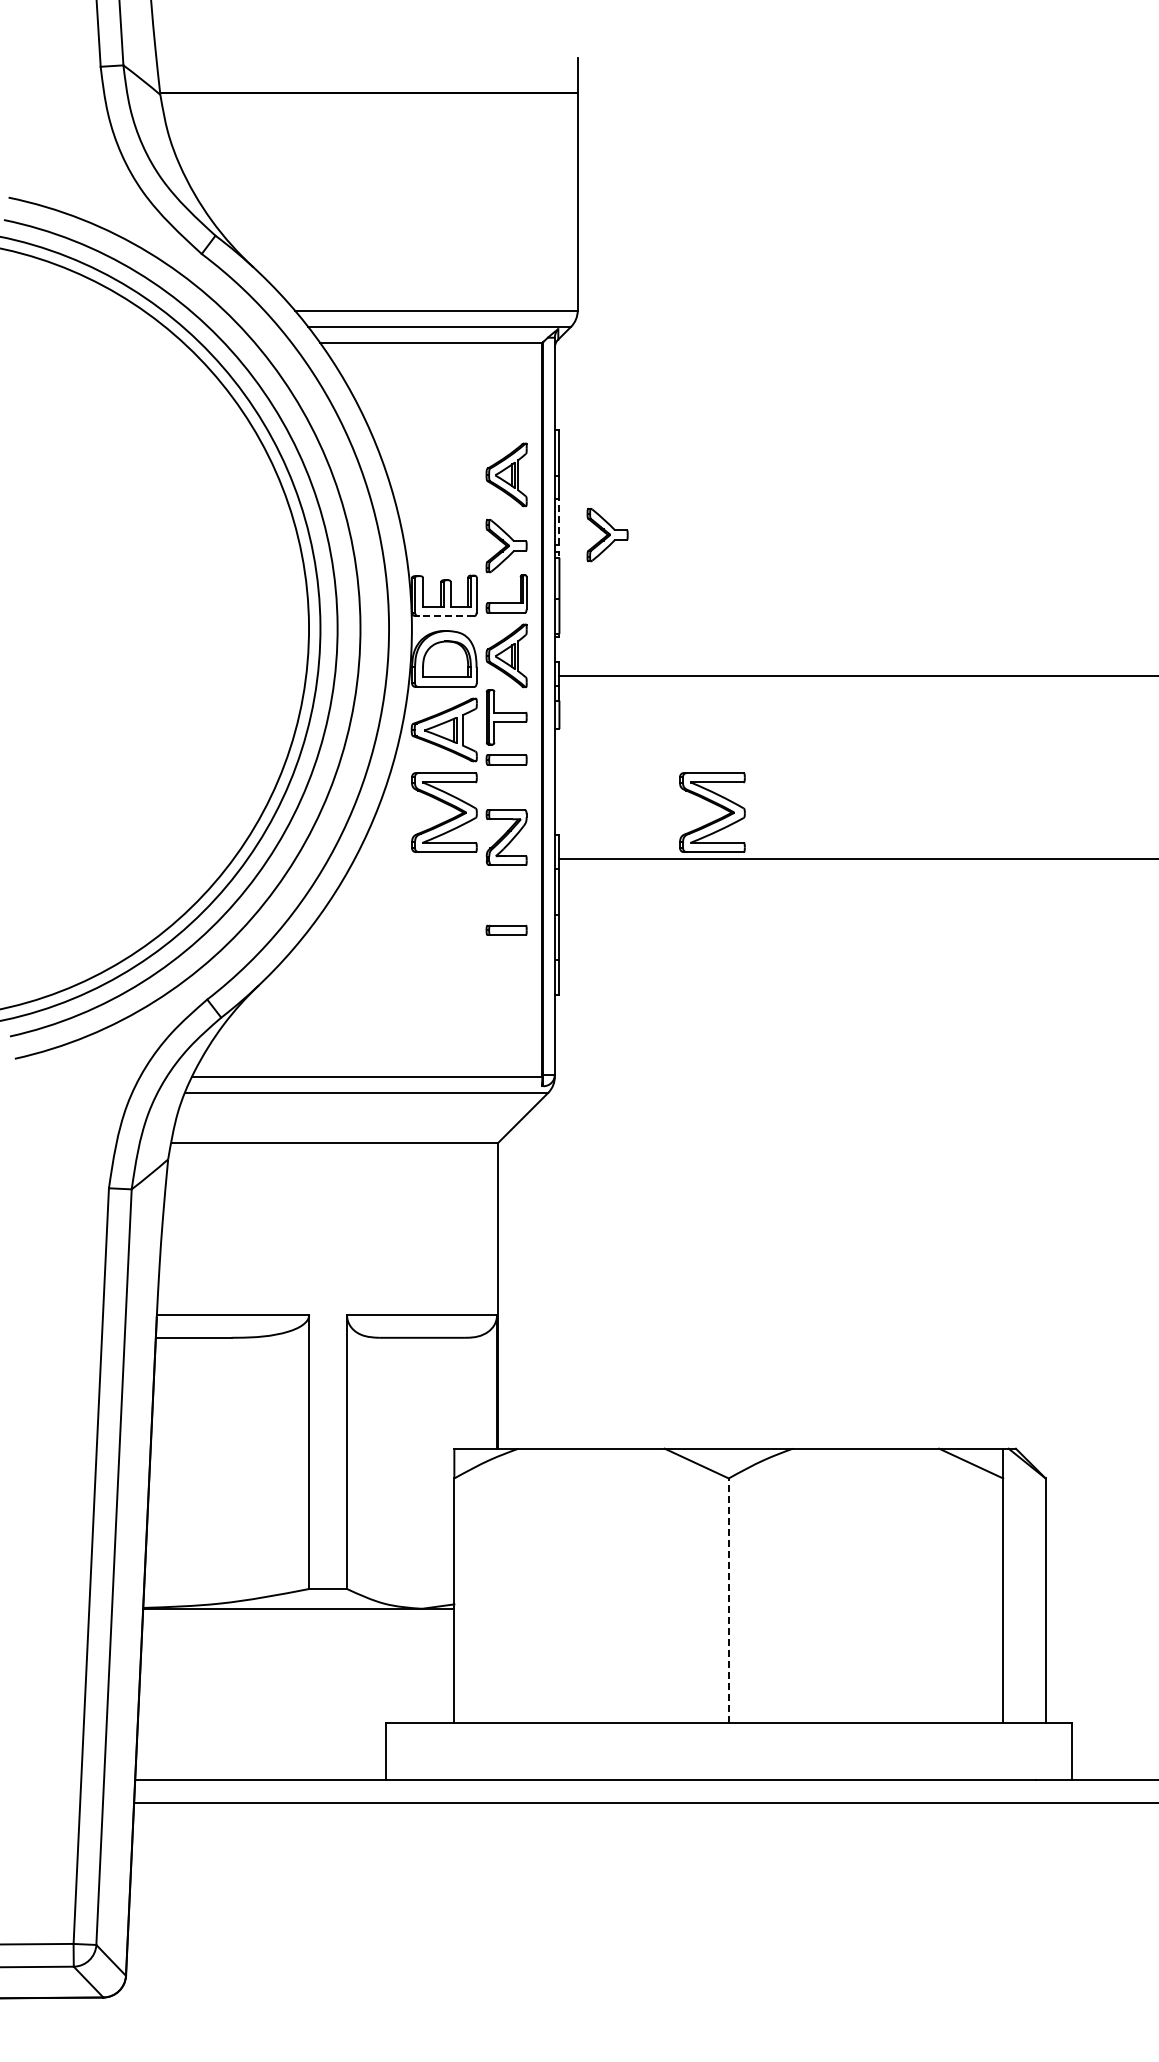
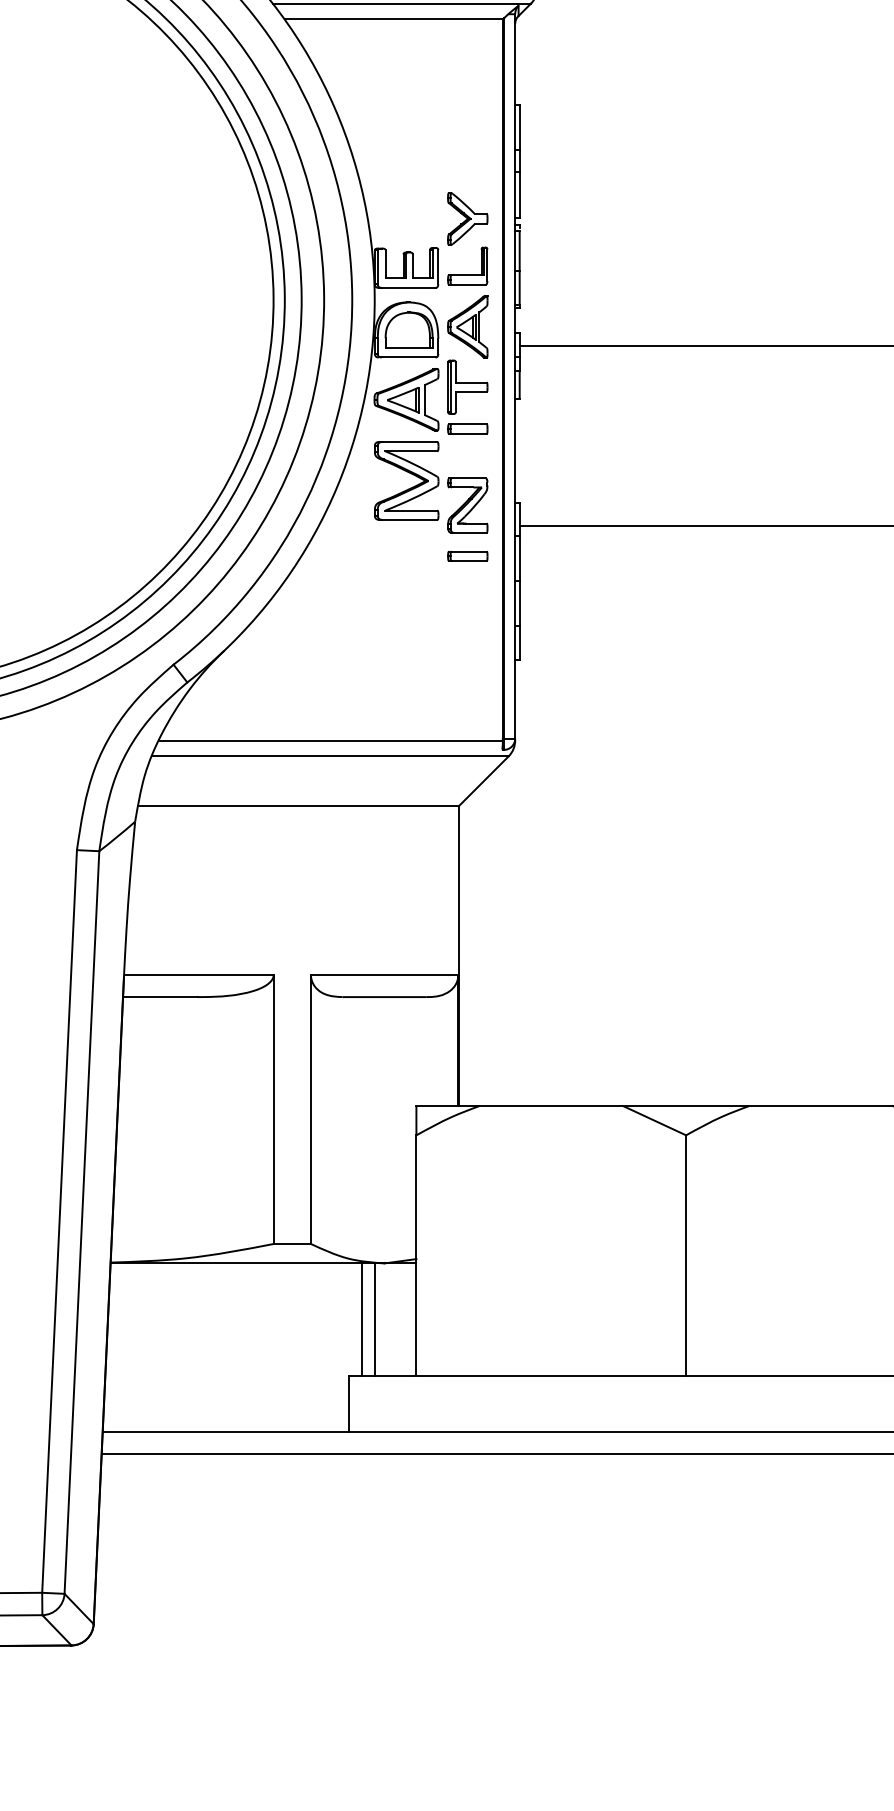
part: (506, 474) -> (467, 148), removed
line: (559, 521) -> (519, 194), dashed -> solid
part: (607, 534) -> (566, 207), removed
line: (445, 616) -> (407, 288), dashed -> solid
part: (715, 805) -> (673, 473), removed
part: (506, 929) -> (467, 555), moved
line: (728, 1600) -> (685, 1255), dashed -> solid
line: (399, 1665) -> (362, 1319), added
line: (411, 1665) -> (374, 1319), added

